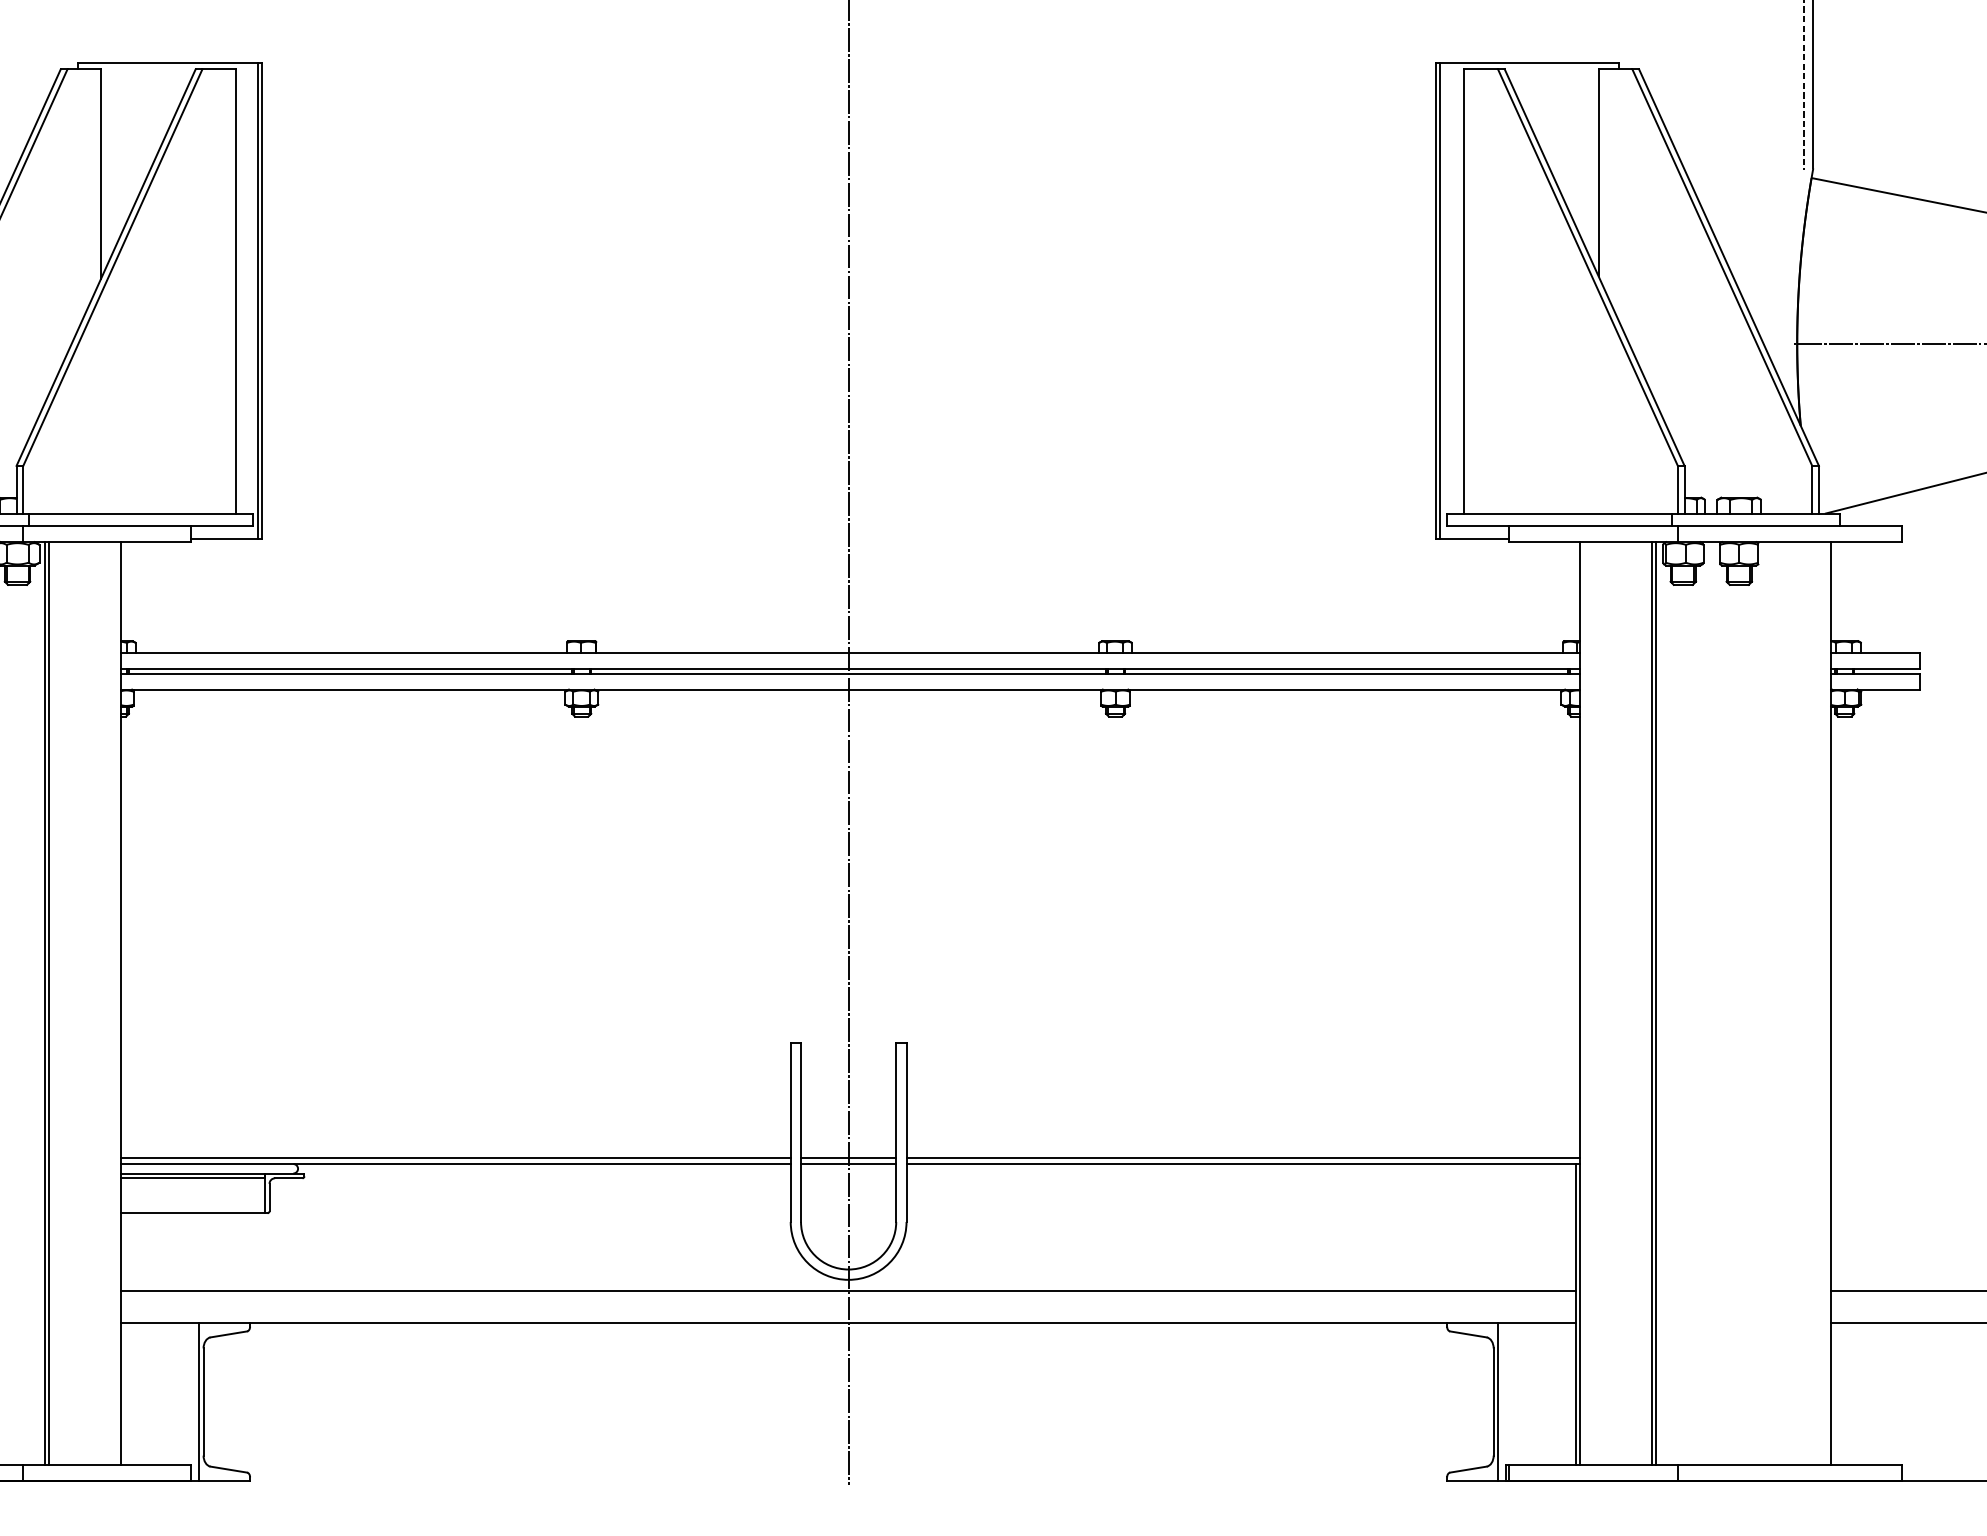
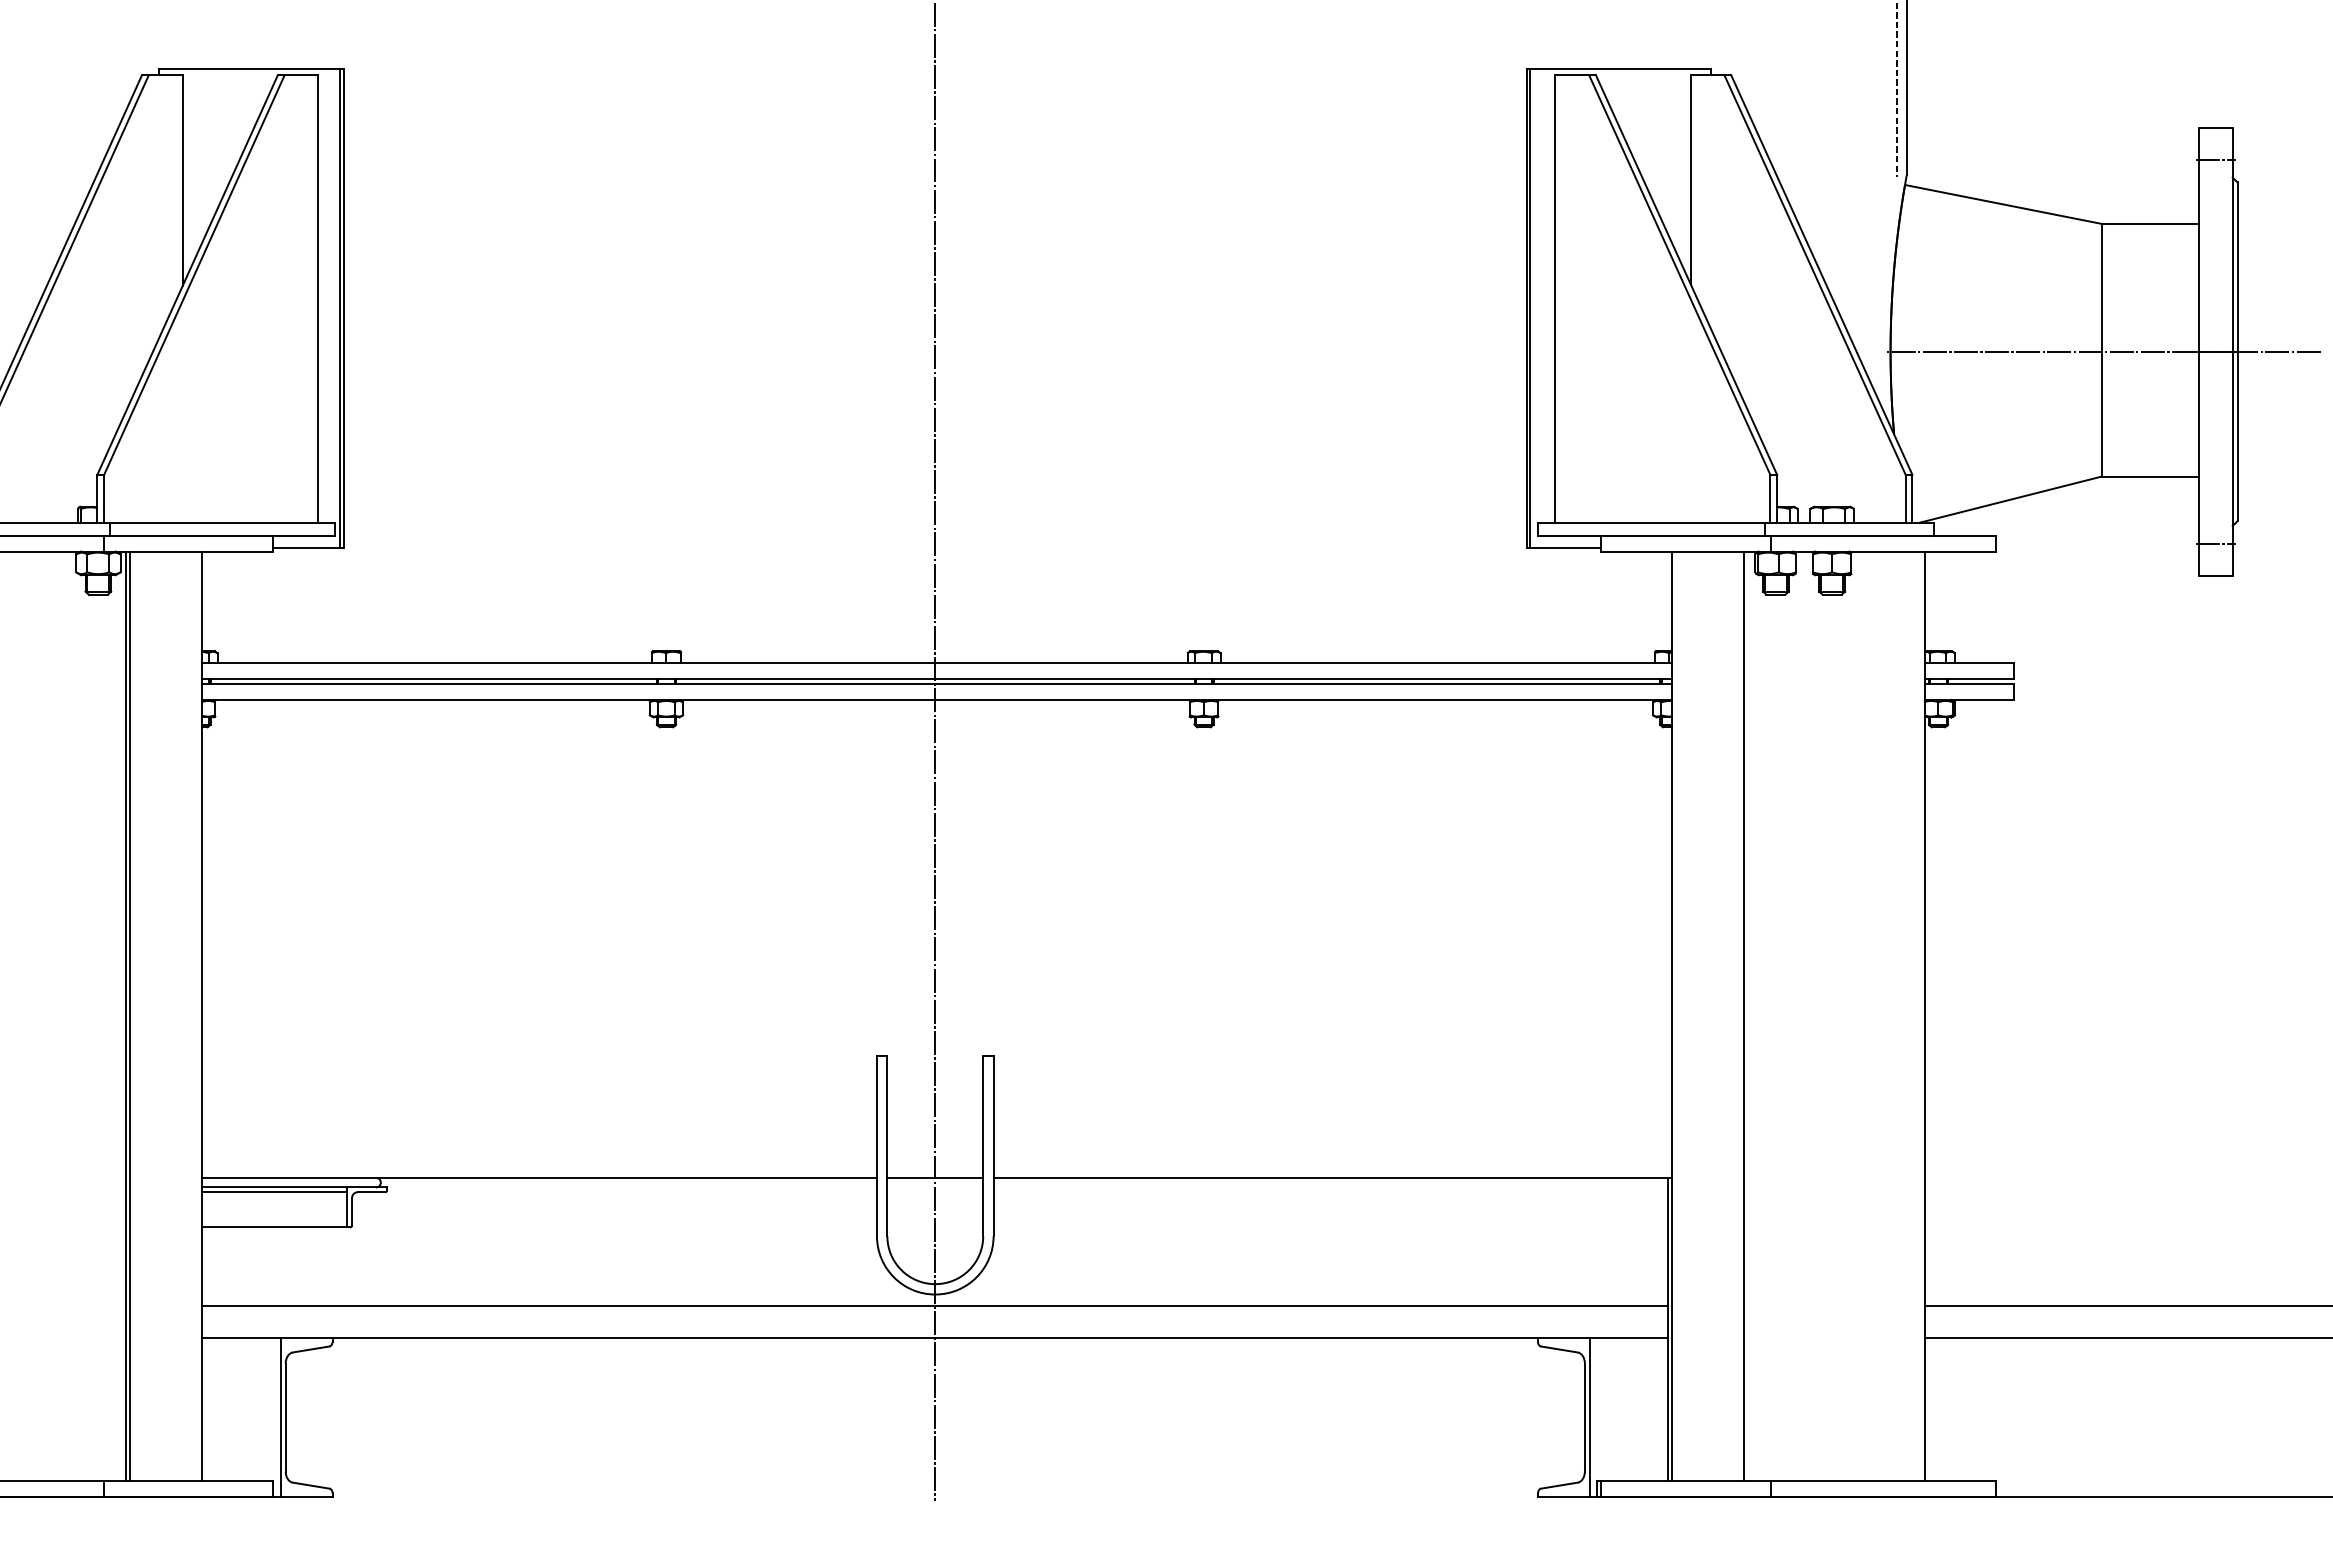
line: (1656, 1003) -> (1748, 1016), removed
line: (455, 1157) -> (539, 1171), removed
line: (848, 1157) -> (935, 1171), removed
line: (1243, 1157) -> (1332, 1171), removed

